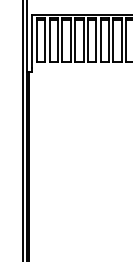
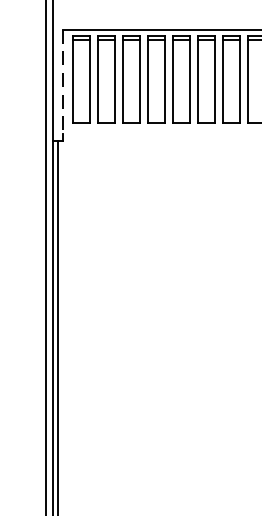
line: (31, 41) -> (62, 81), solid -> dashed

